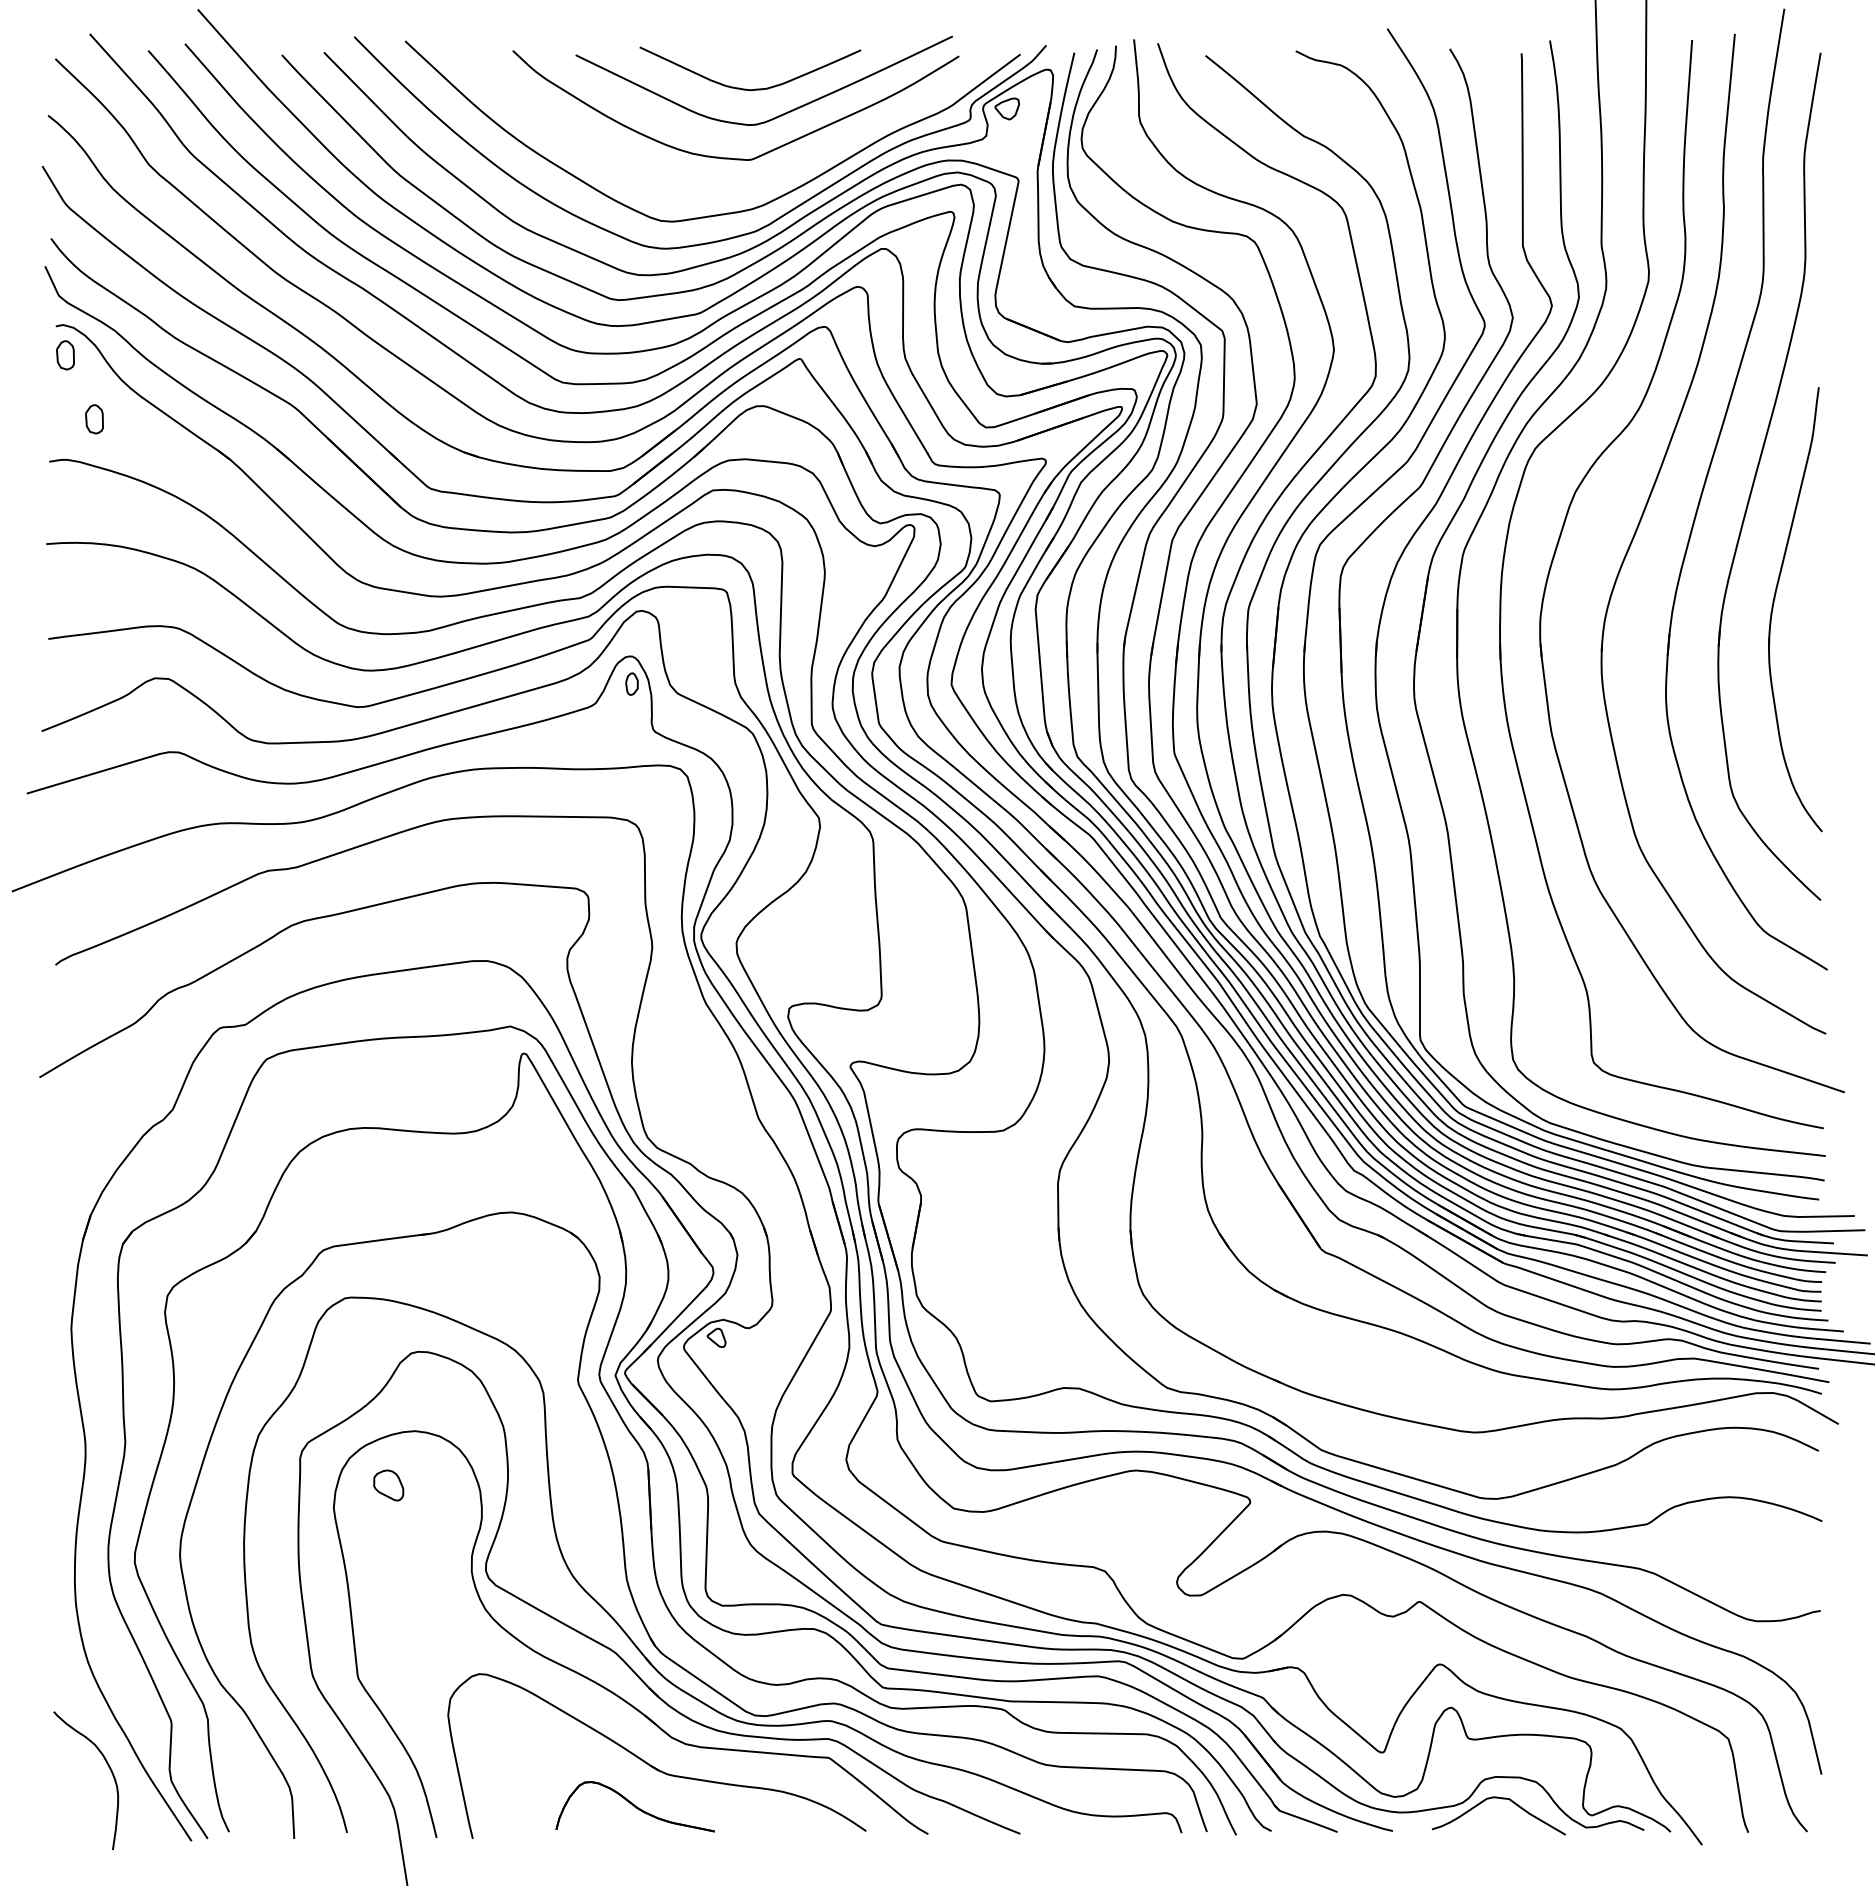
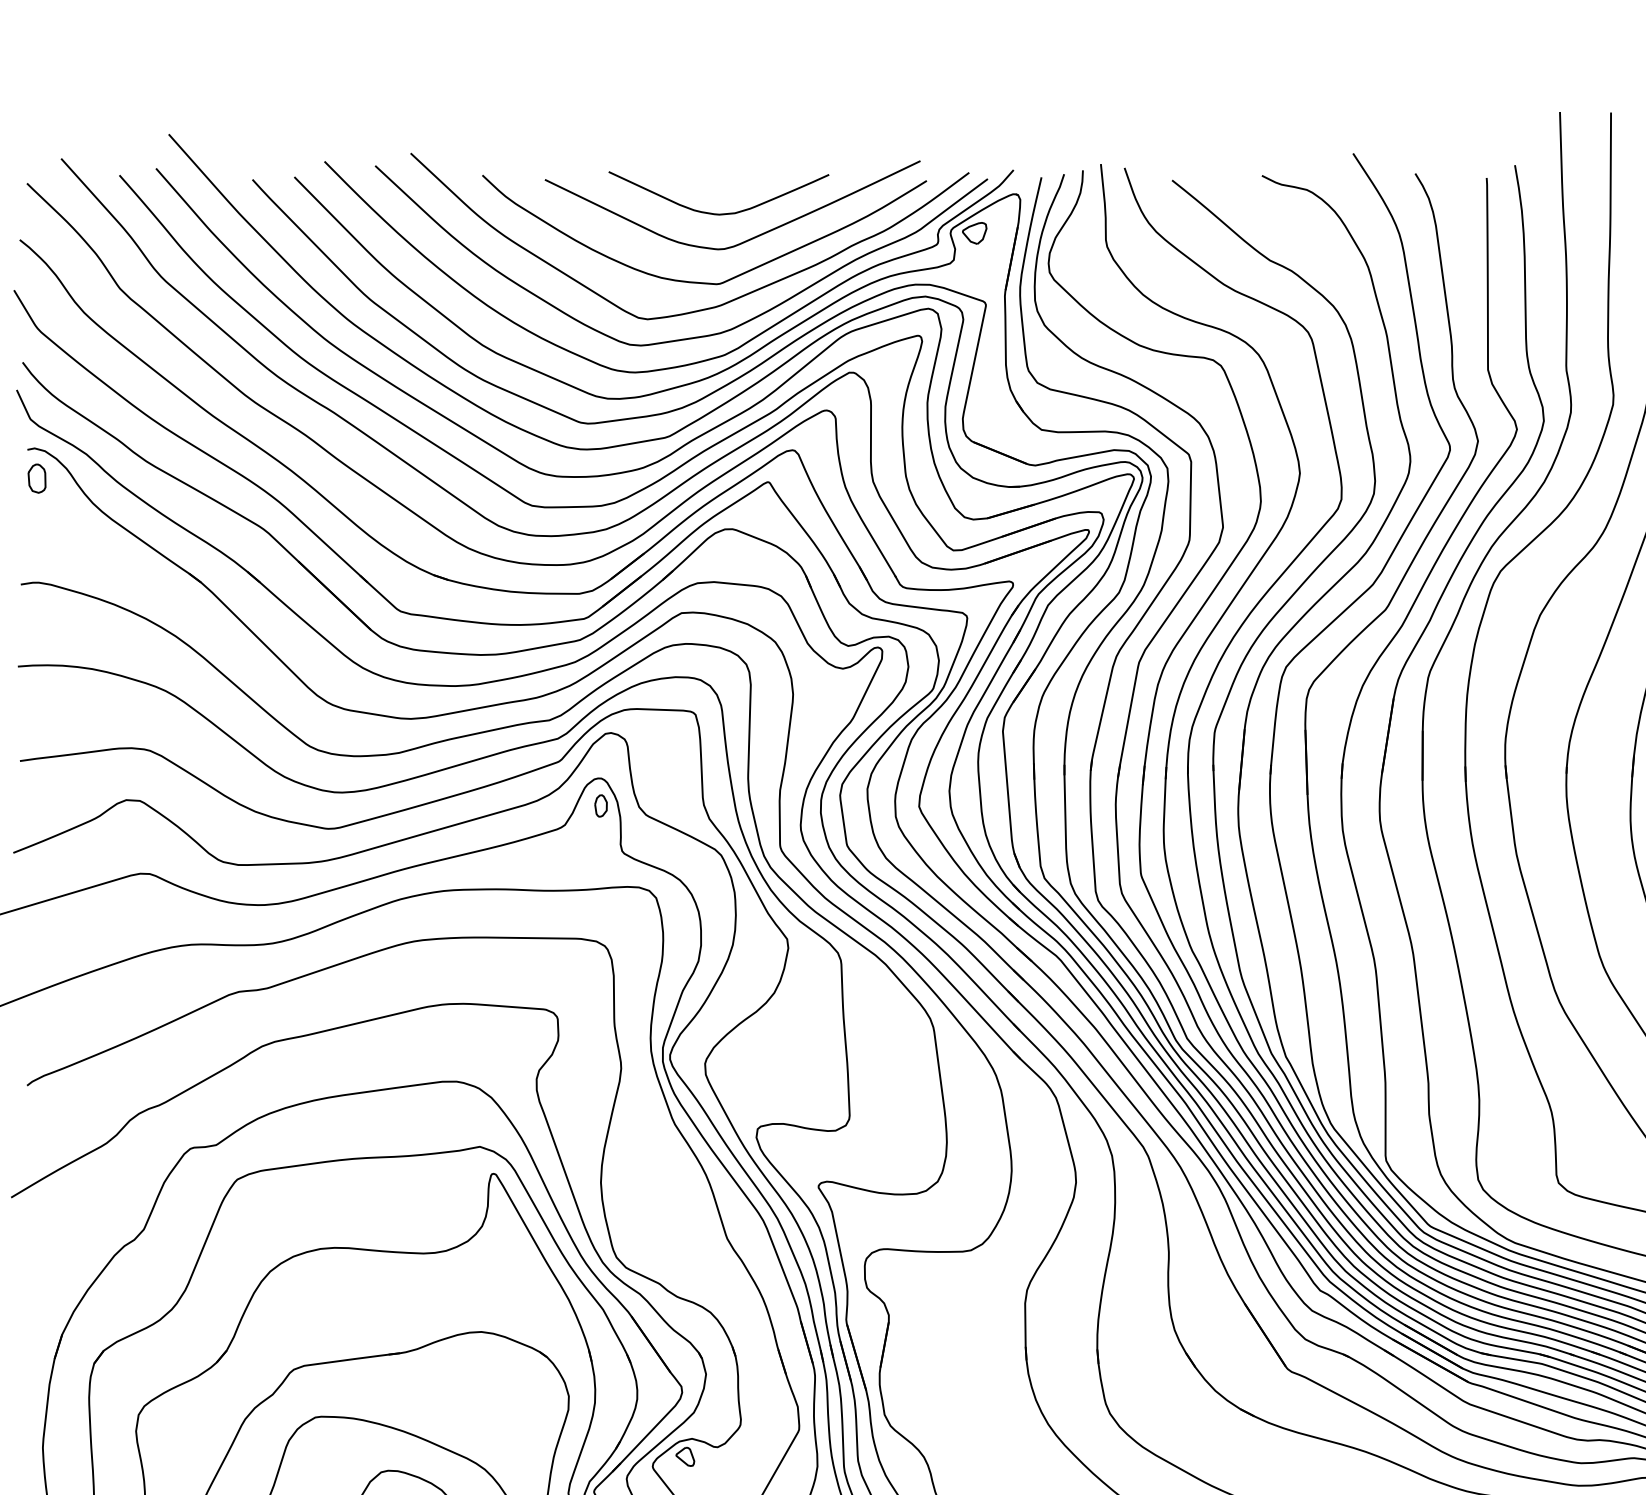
curve: (739, 183) -> (708, 307), added
part: (94, 419) -> (65, 542), removed

